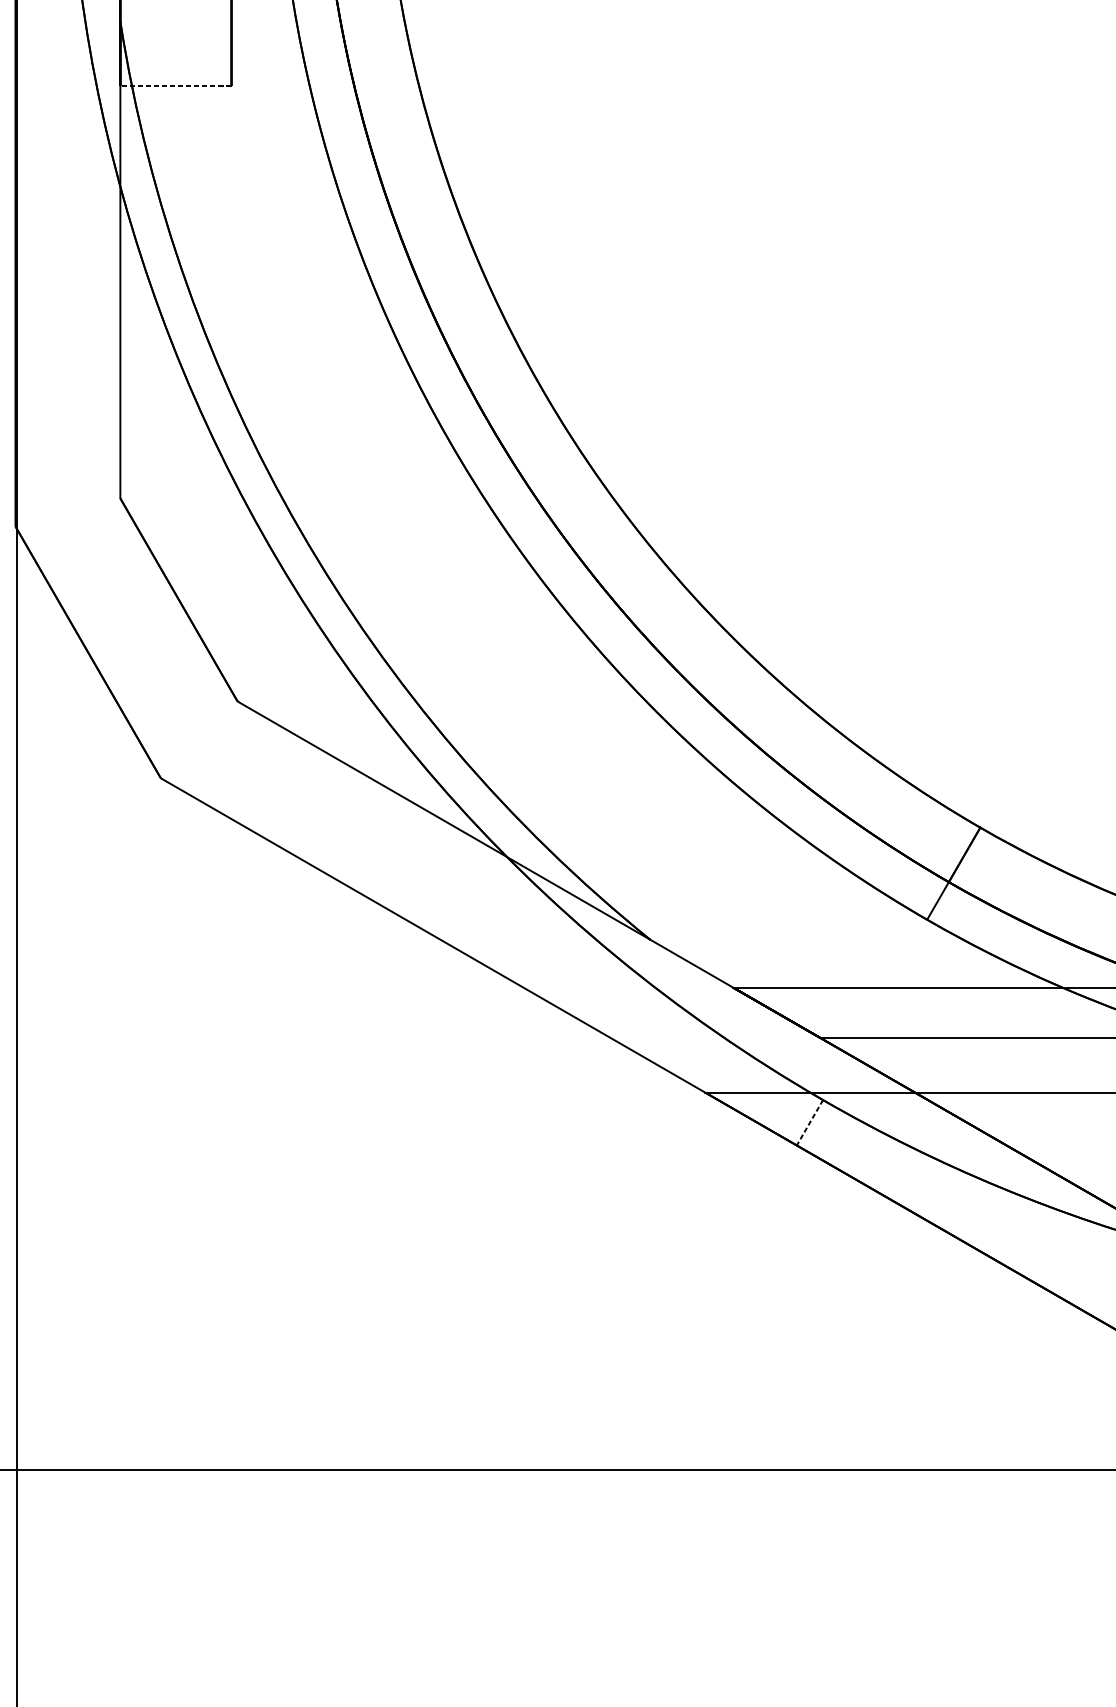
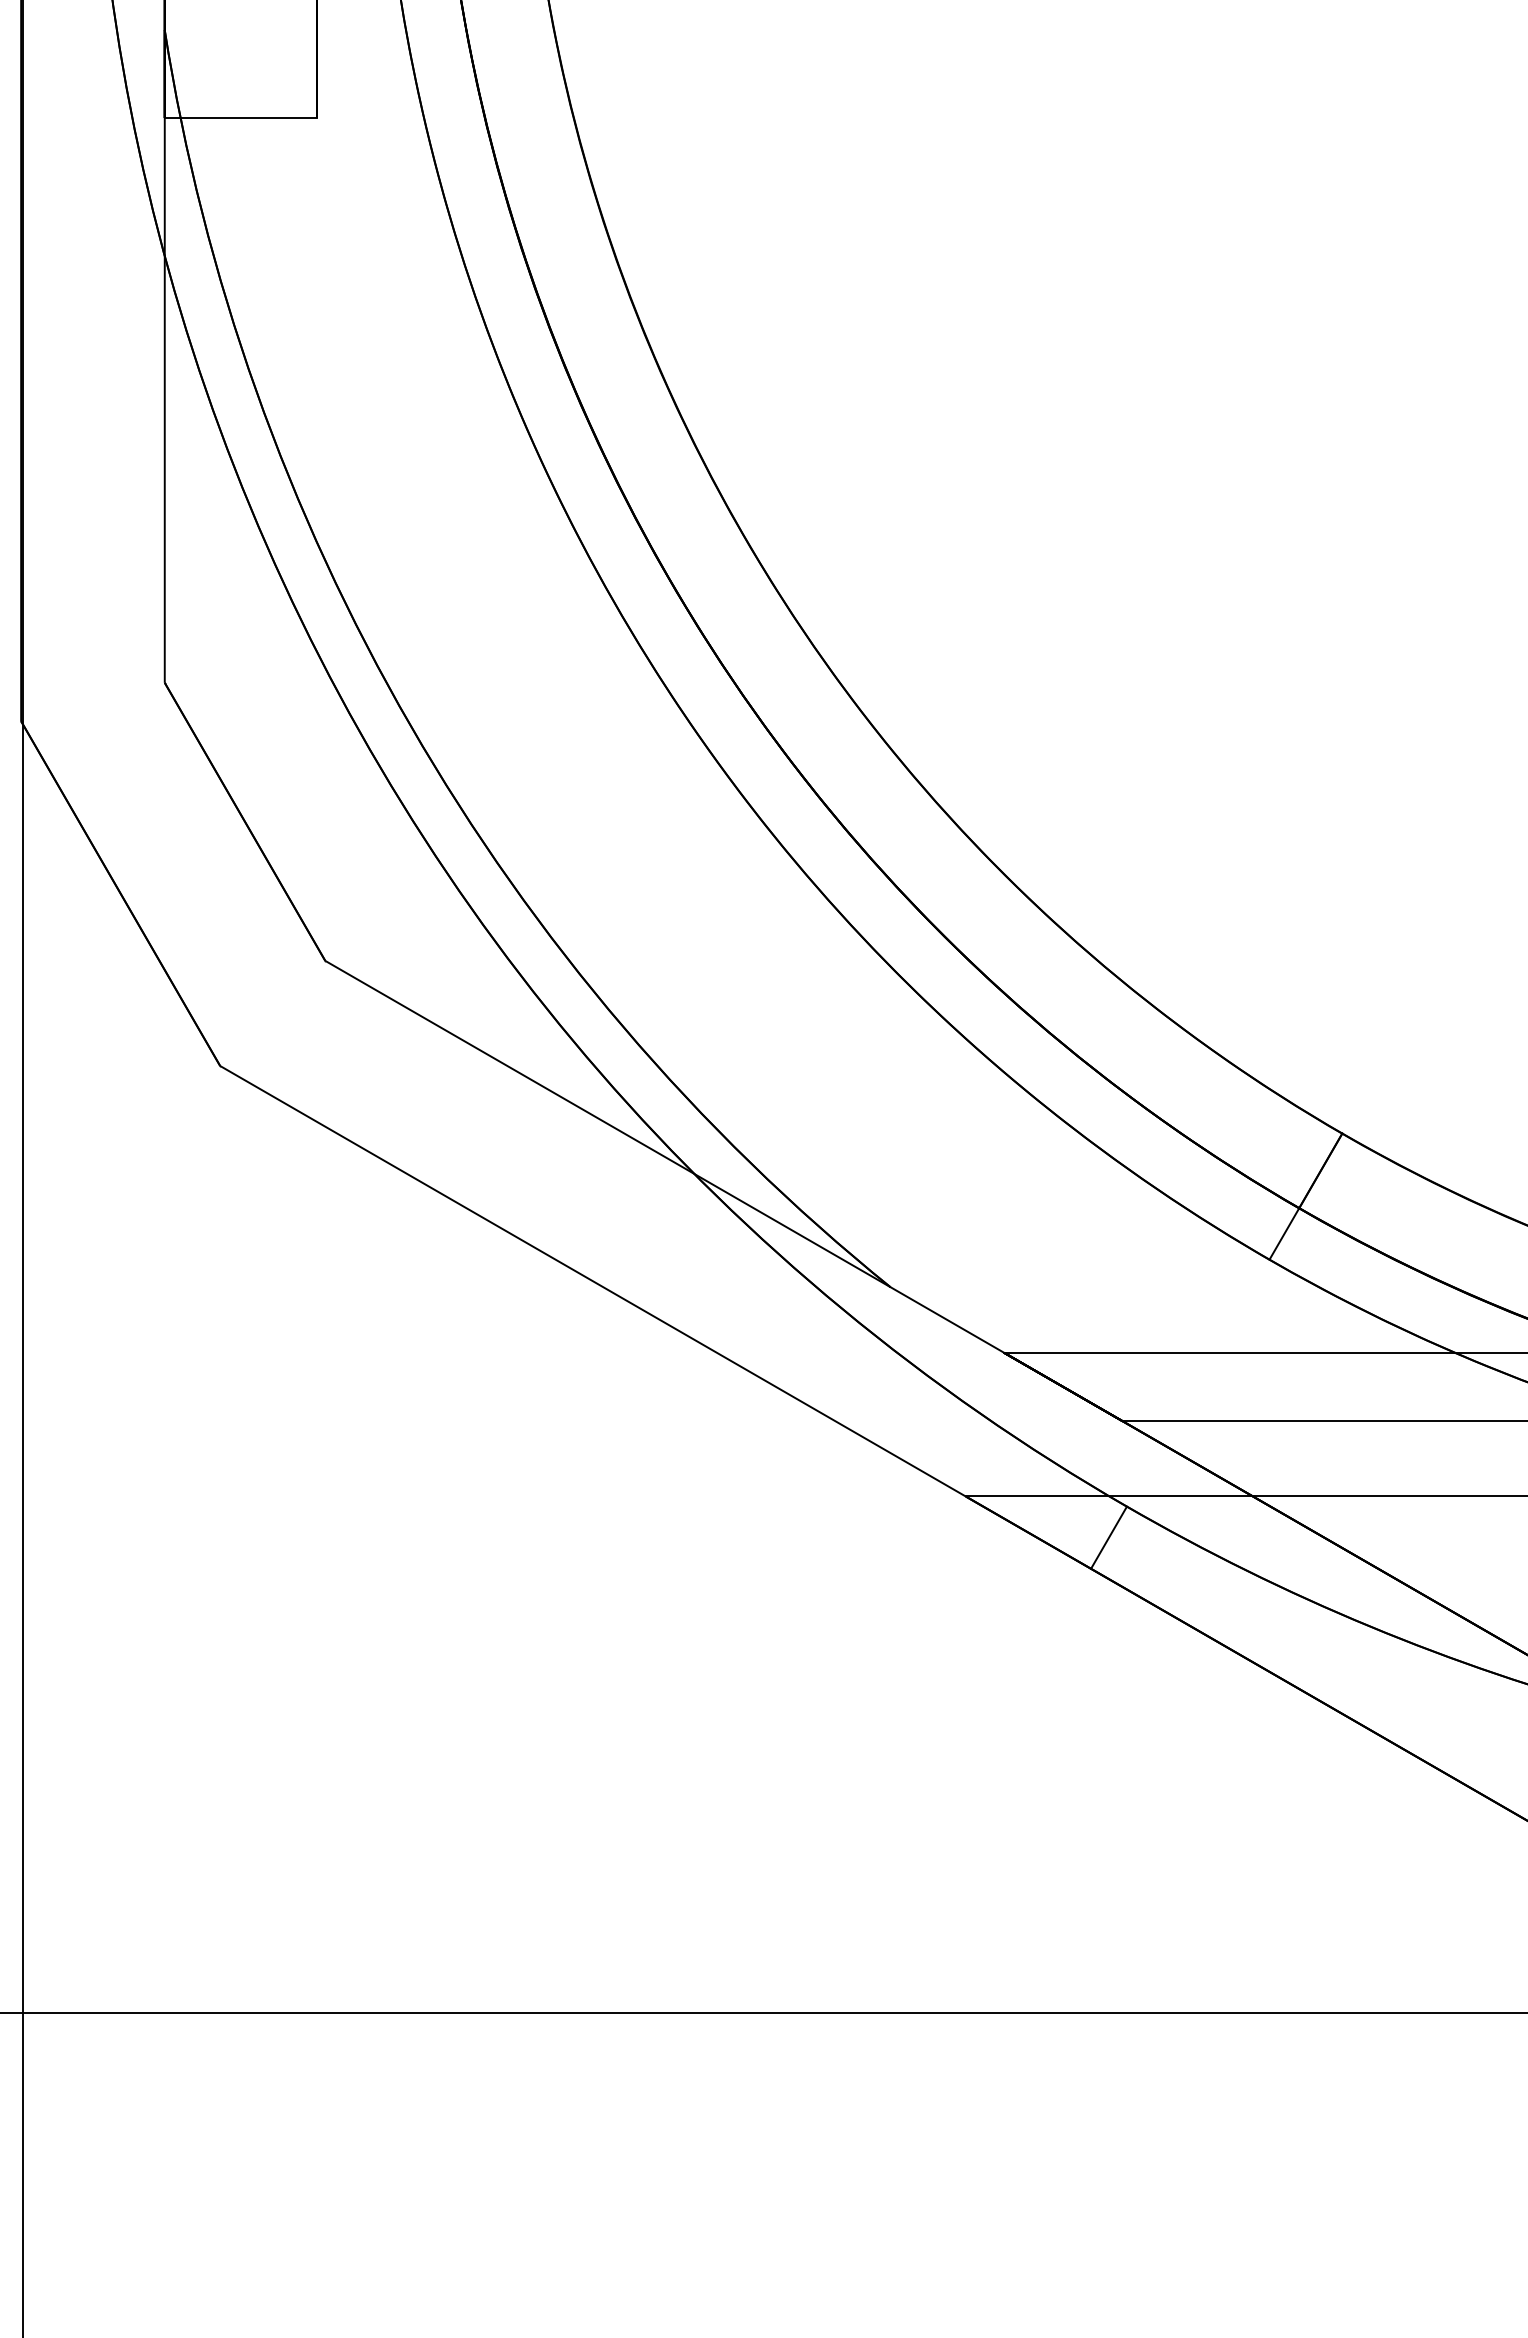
line: (175, 85) -> (240, 117), dashed -> solid
line: (810, 1122) -> (1109, 1537), dashed -> solid

